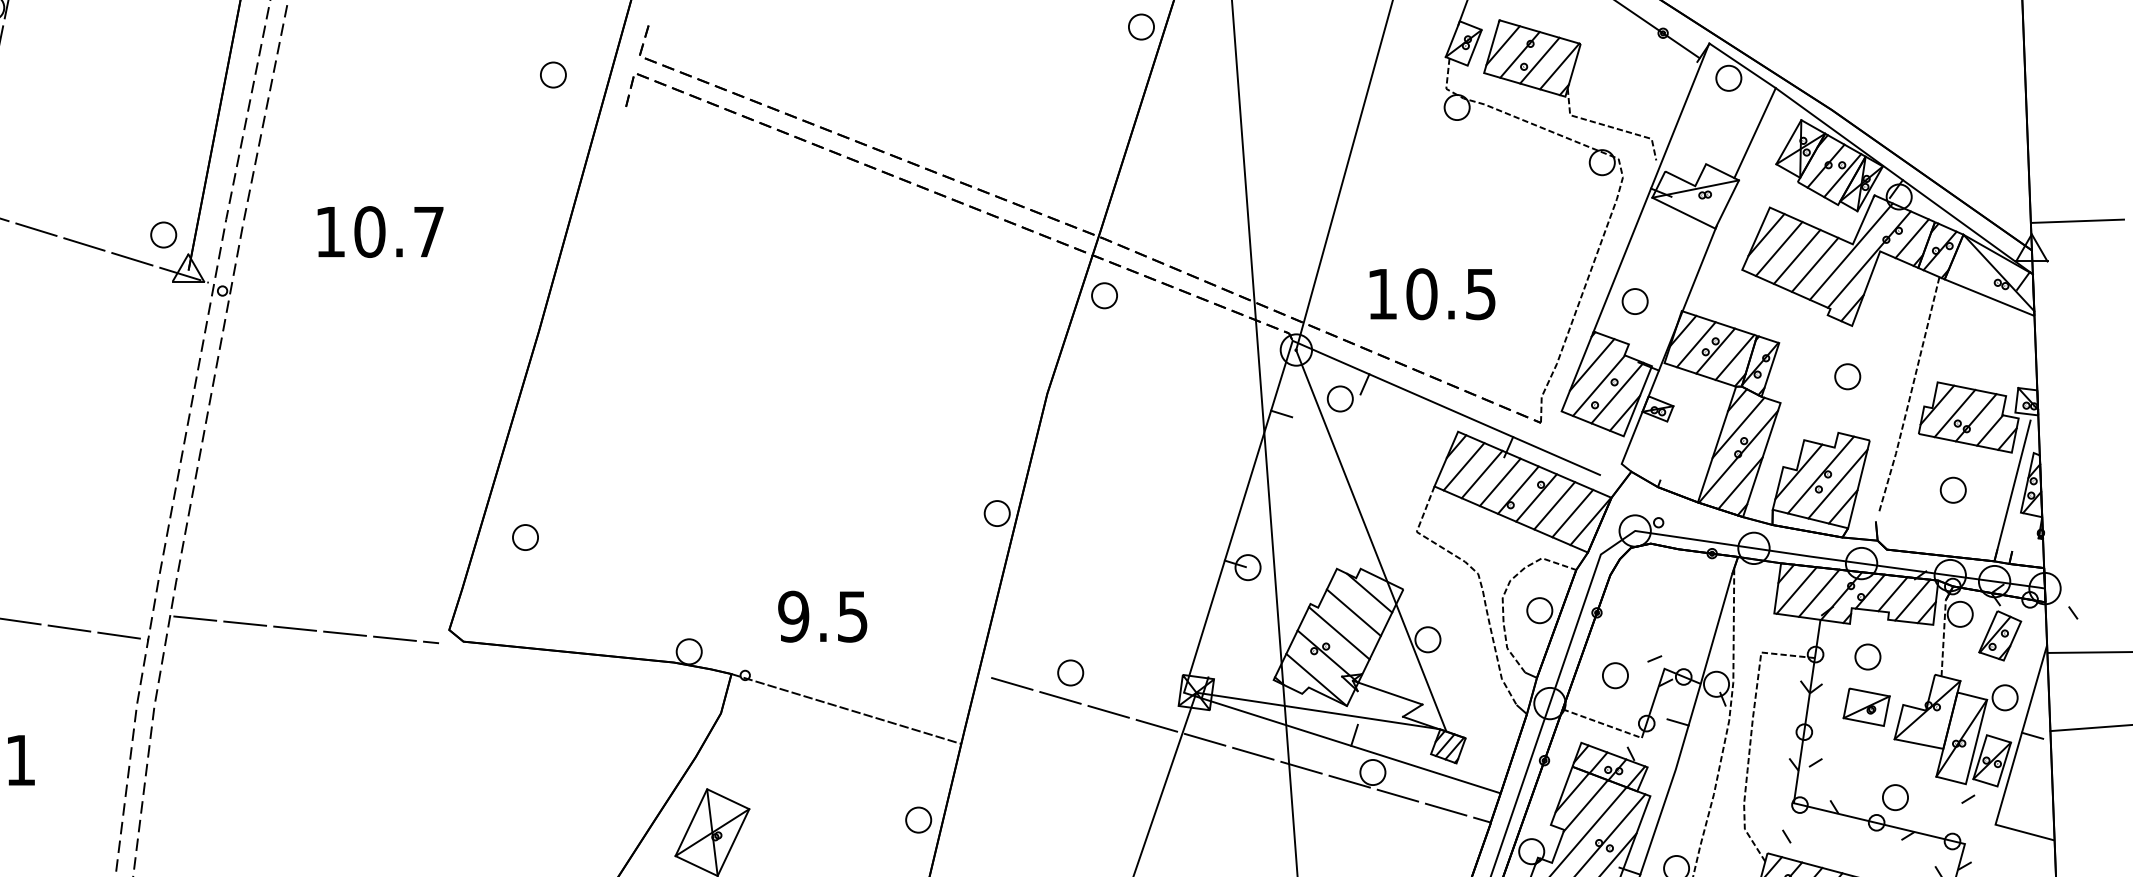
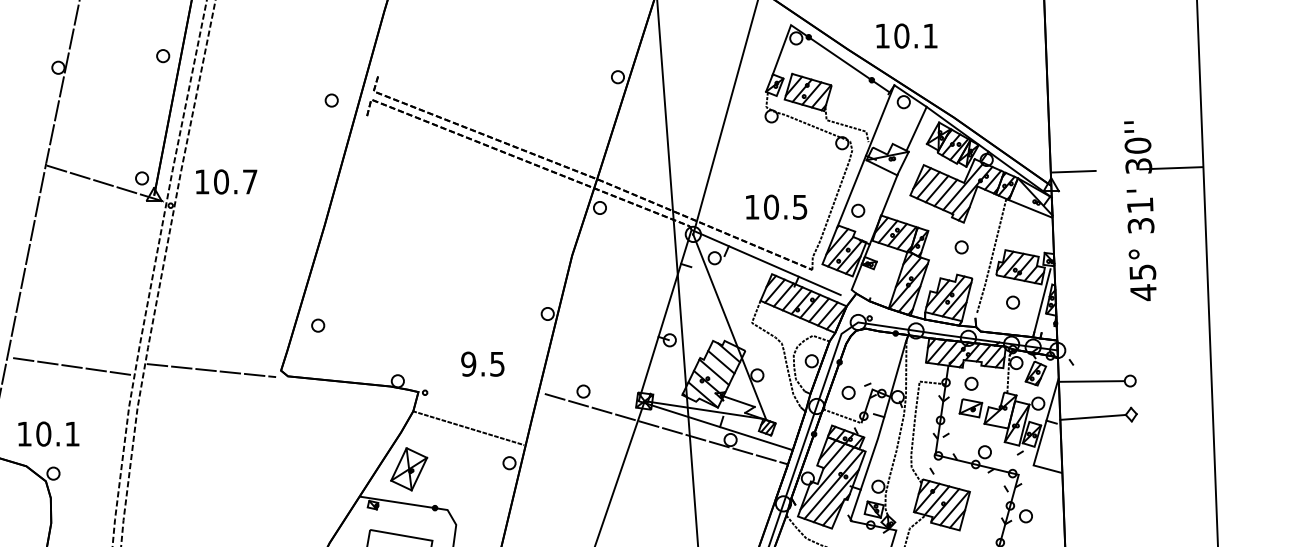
text: (380, 231) -> (226, 181), moved
text: (1432, 292) -> (776, 206), moved
text: (822, 615) -> (482, 363), moved
line: (846, 709) -> (468, 428), moved

